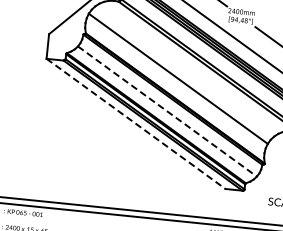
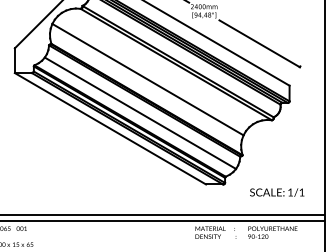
line: (167, 111) -> (140, 113), dashed -> solid
line: (136, 123) -> (110, 128), dashed -> solid

